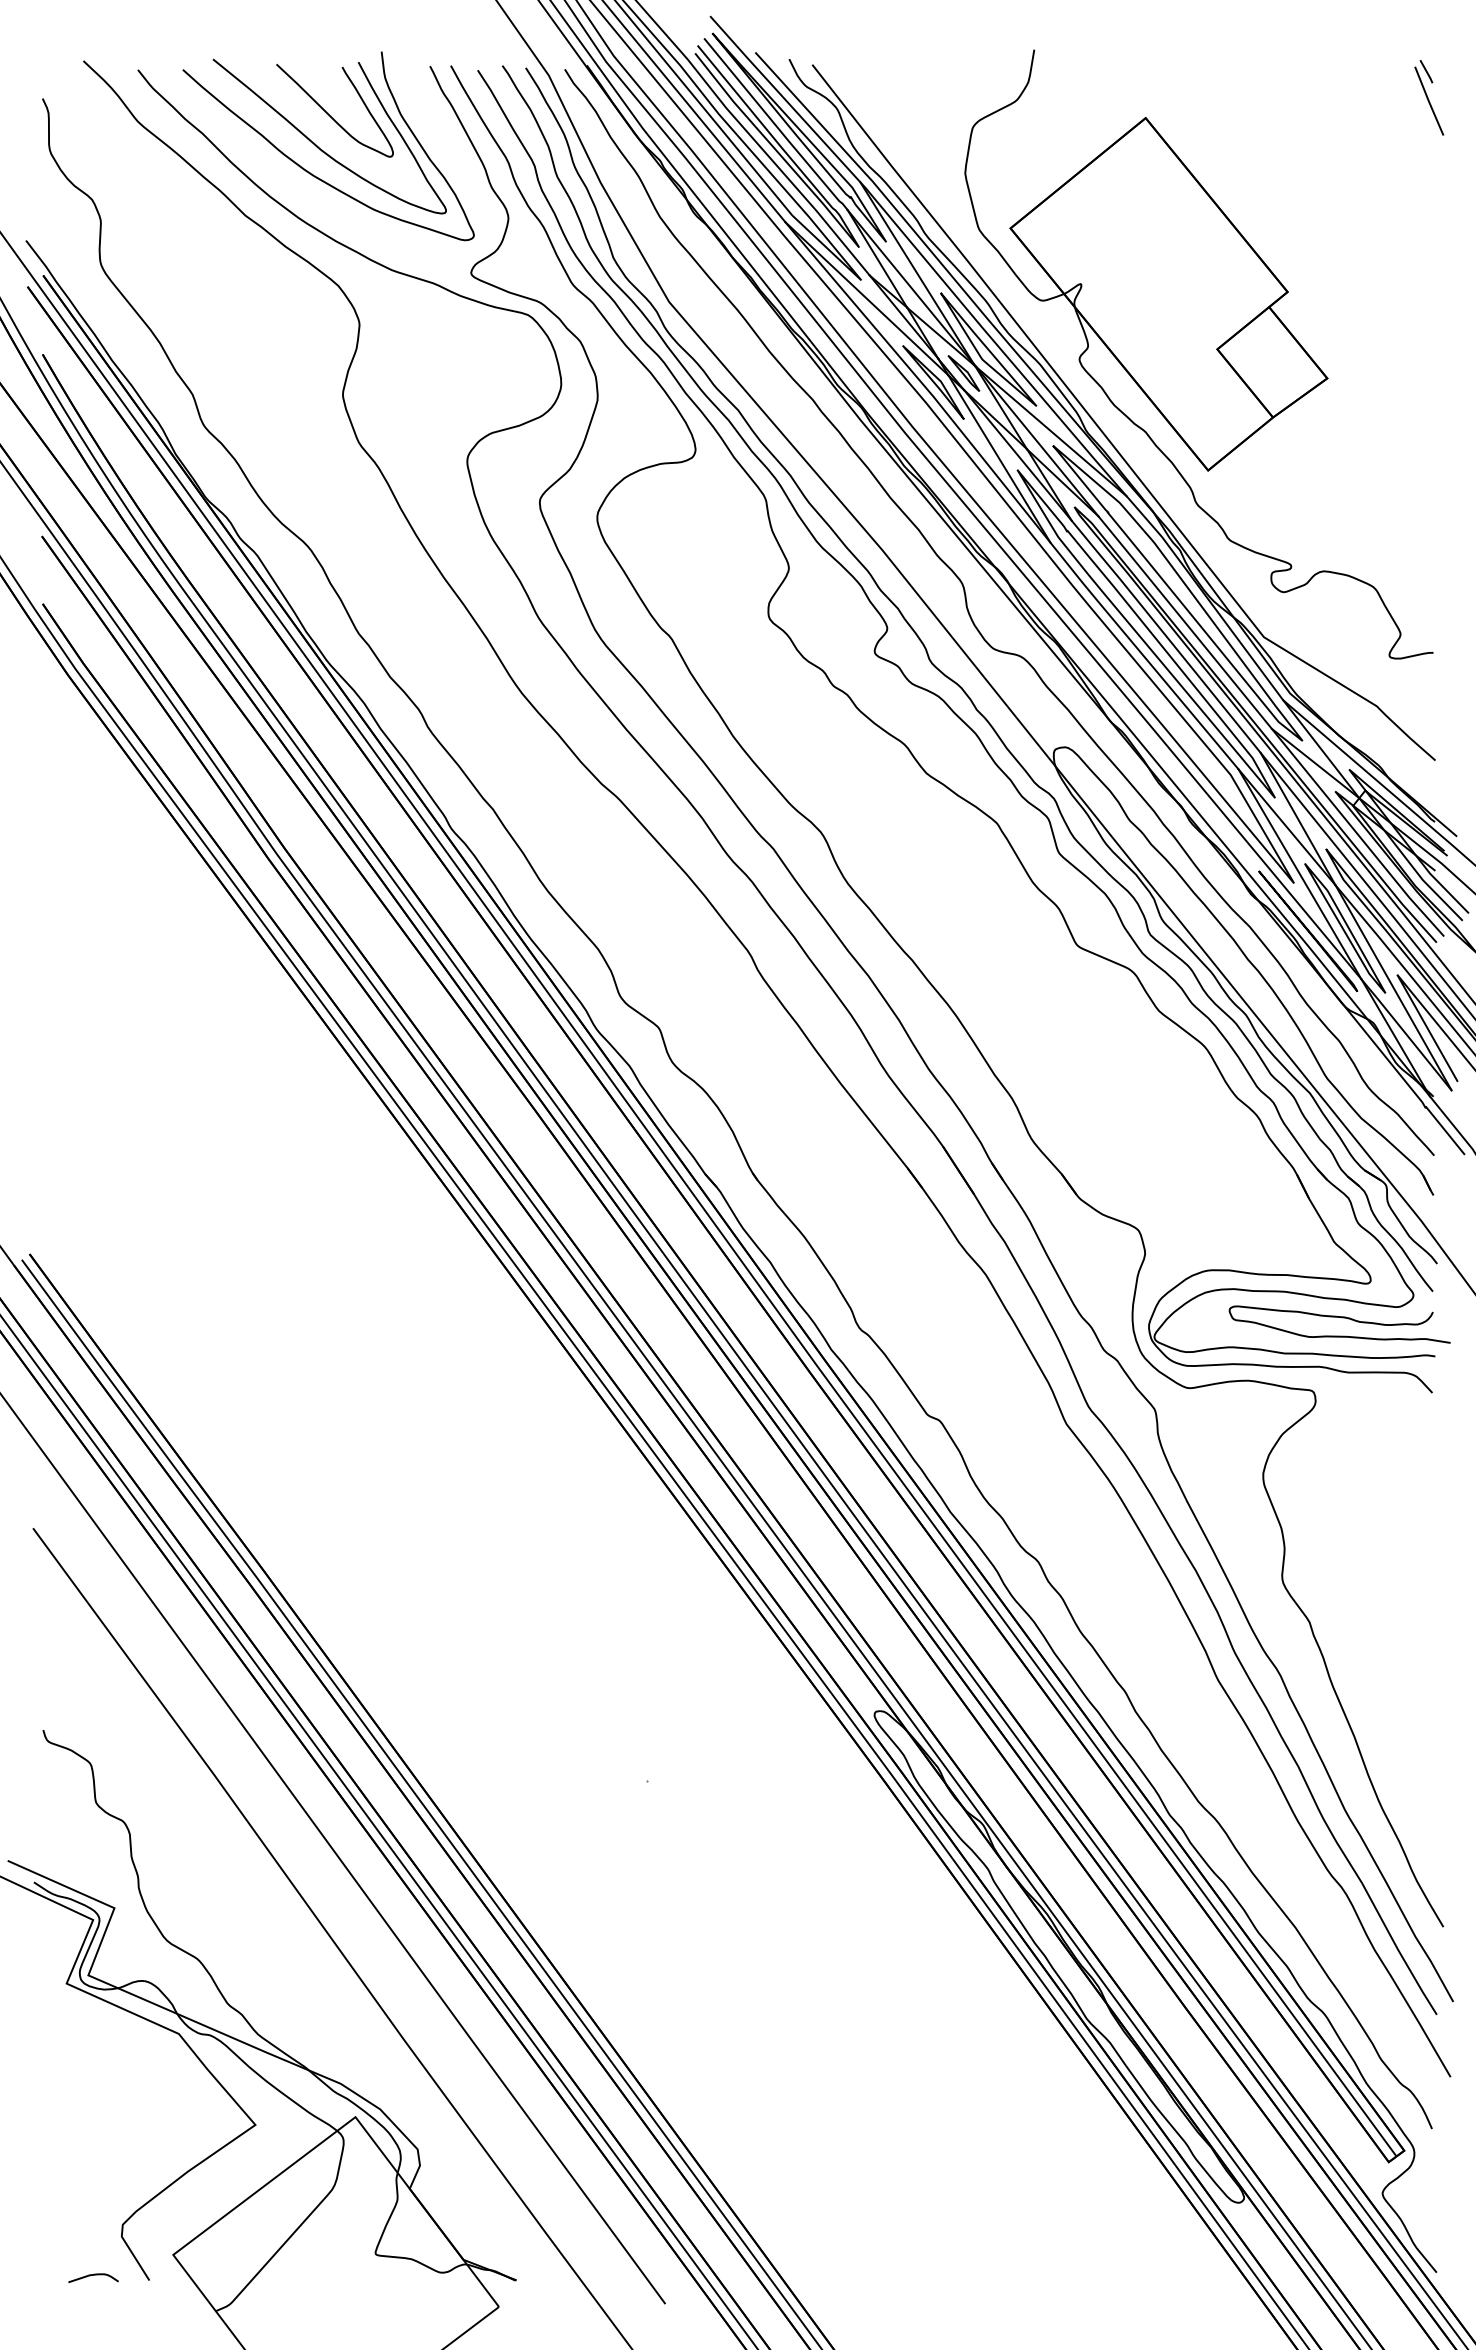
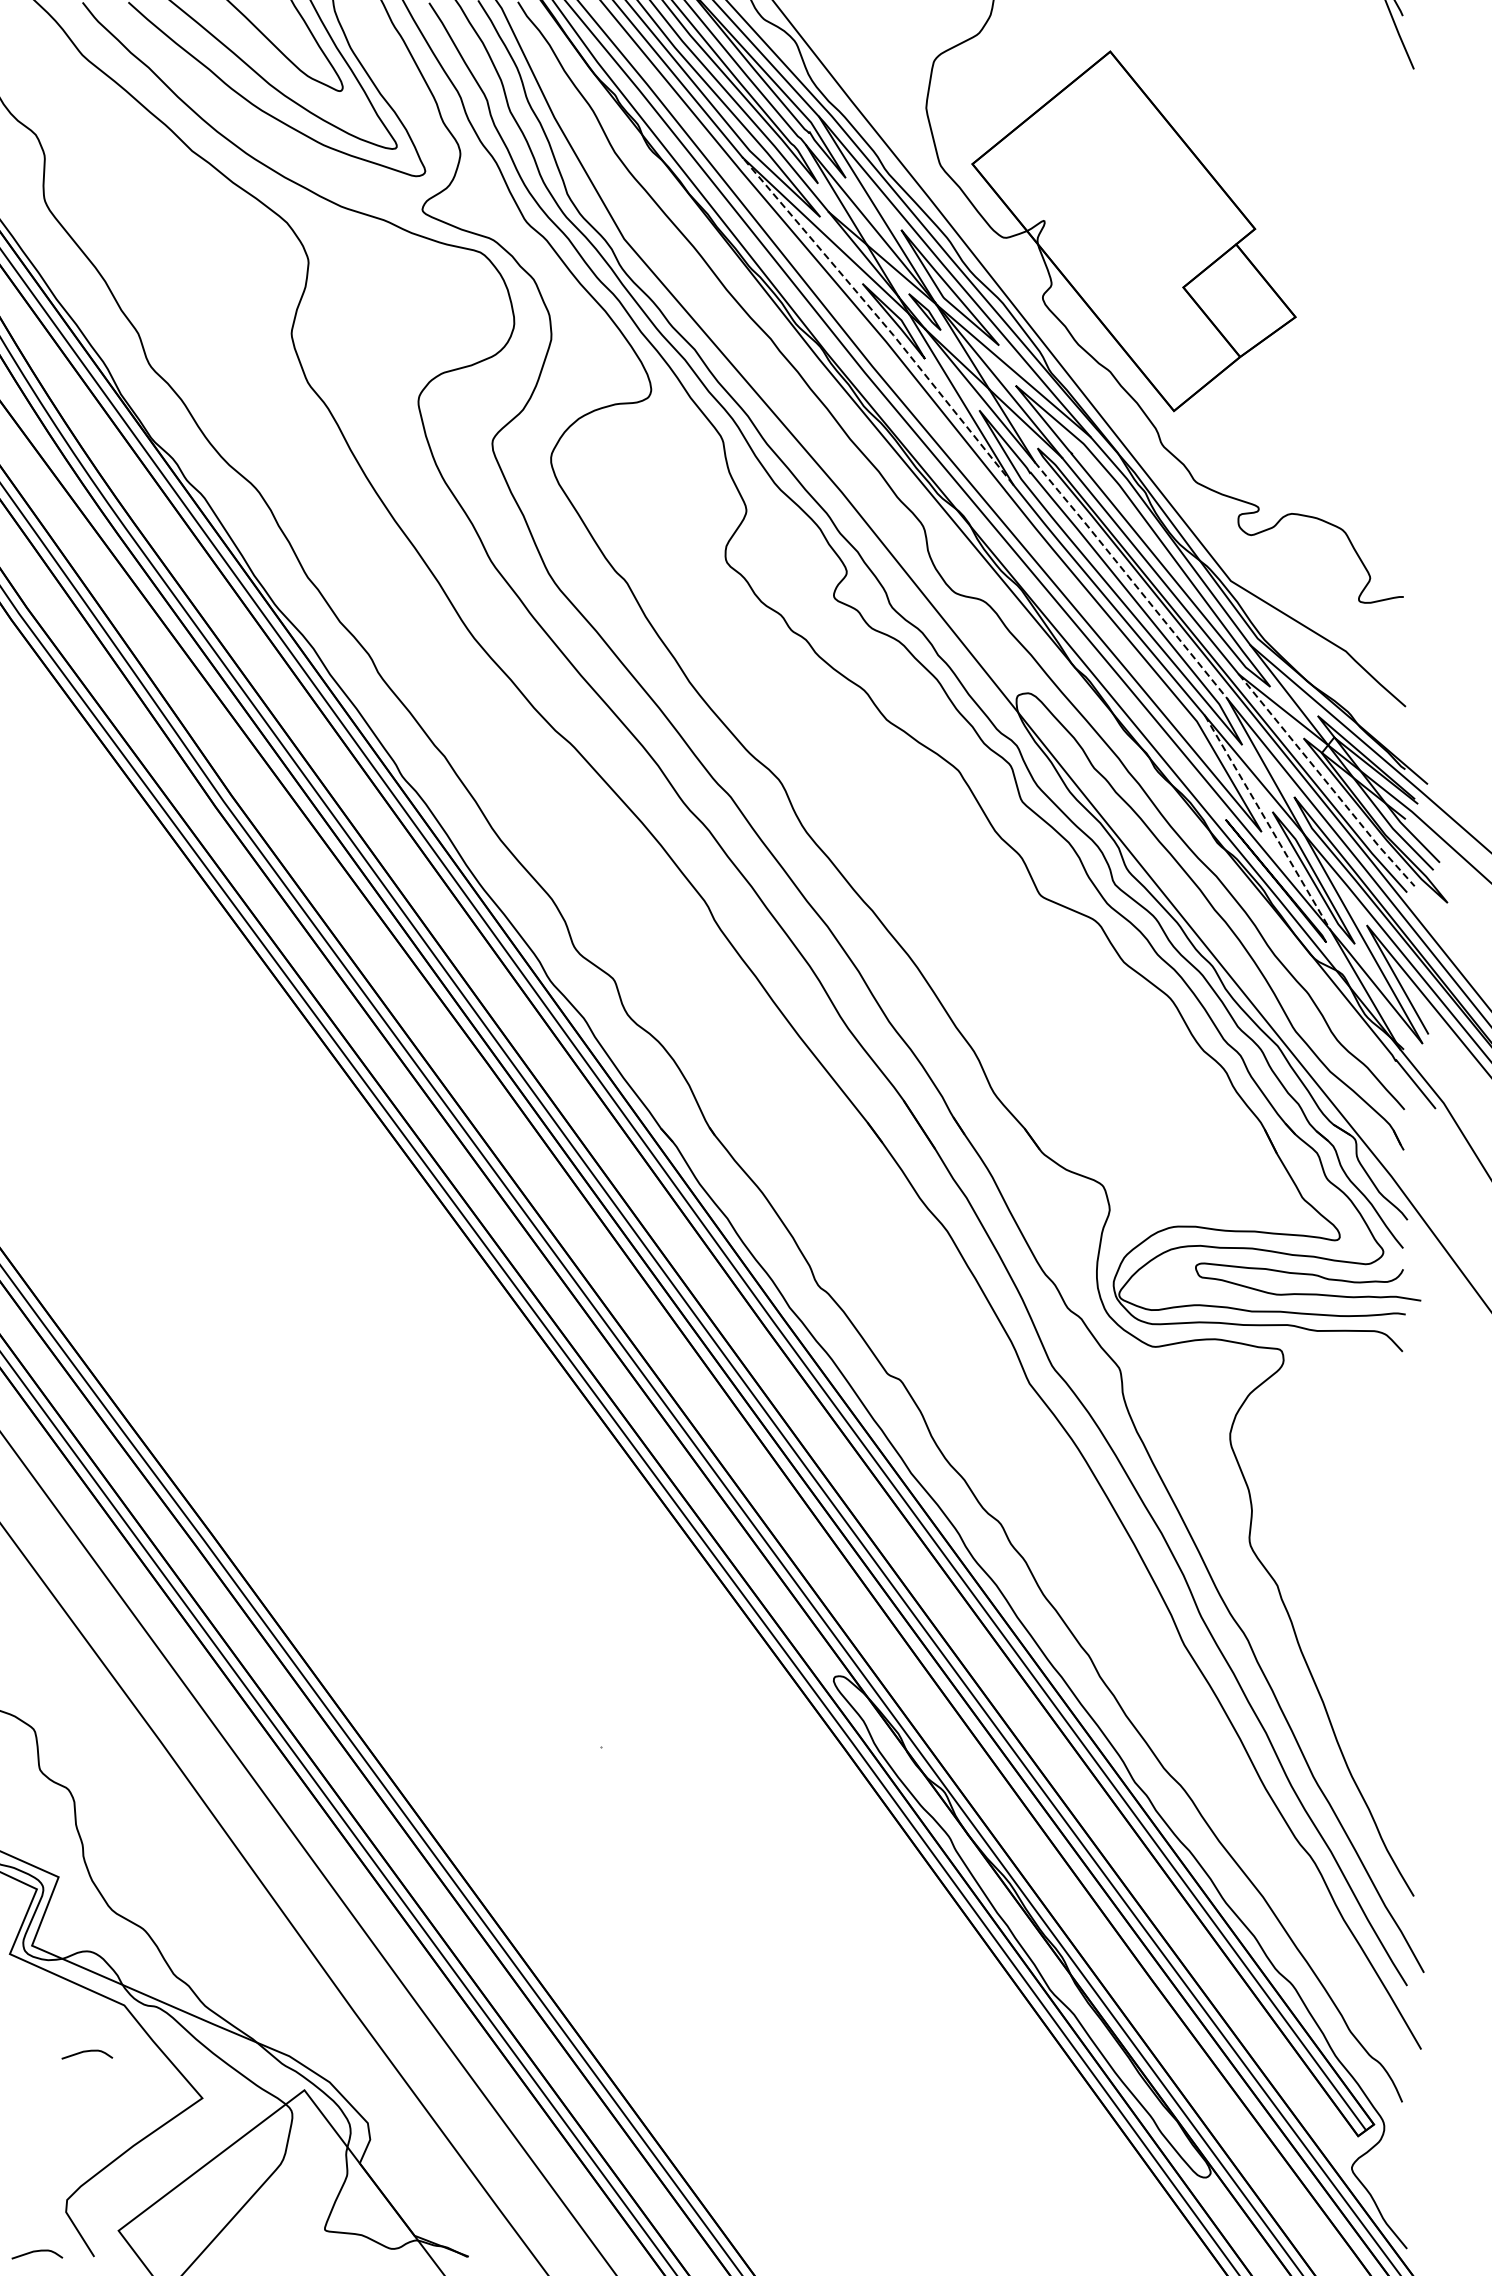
line: (919, 380) -> (879, 319), solid -> dashed
line: (1165, 635) -> (1130, 579), solid -> dashed
line: (1357, 834) -> (1326, 782), solid -> dashed
line: (1299, 874) -> (1267, 823), solid -> dashed
curve: (142, 2079) -> (87, 2051), added

